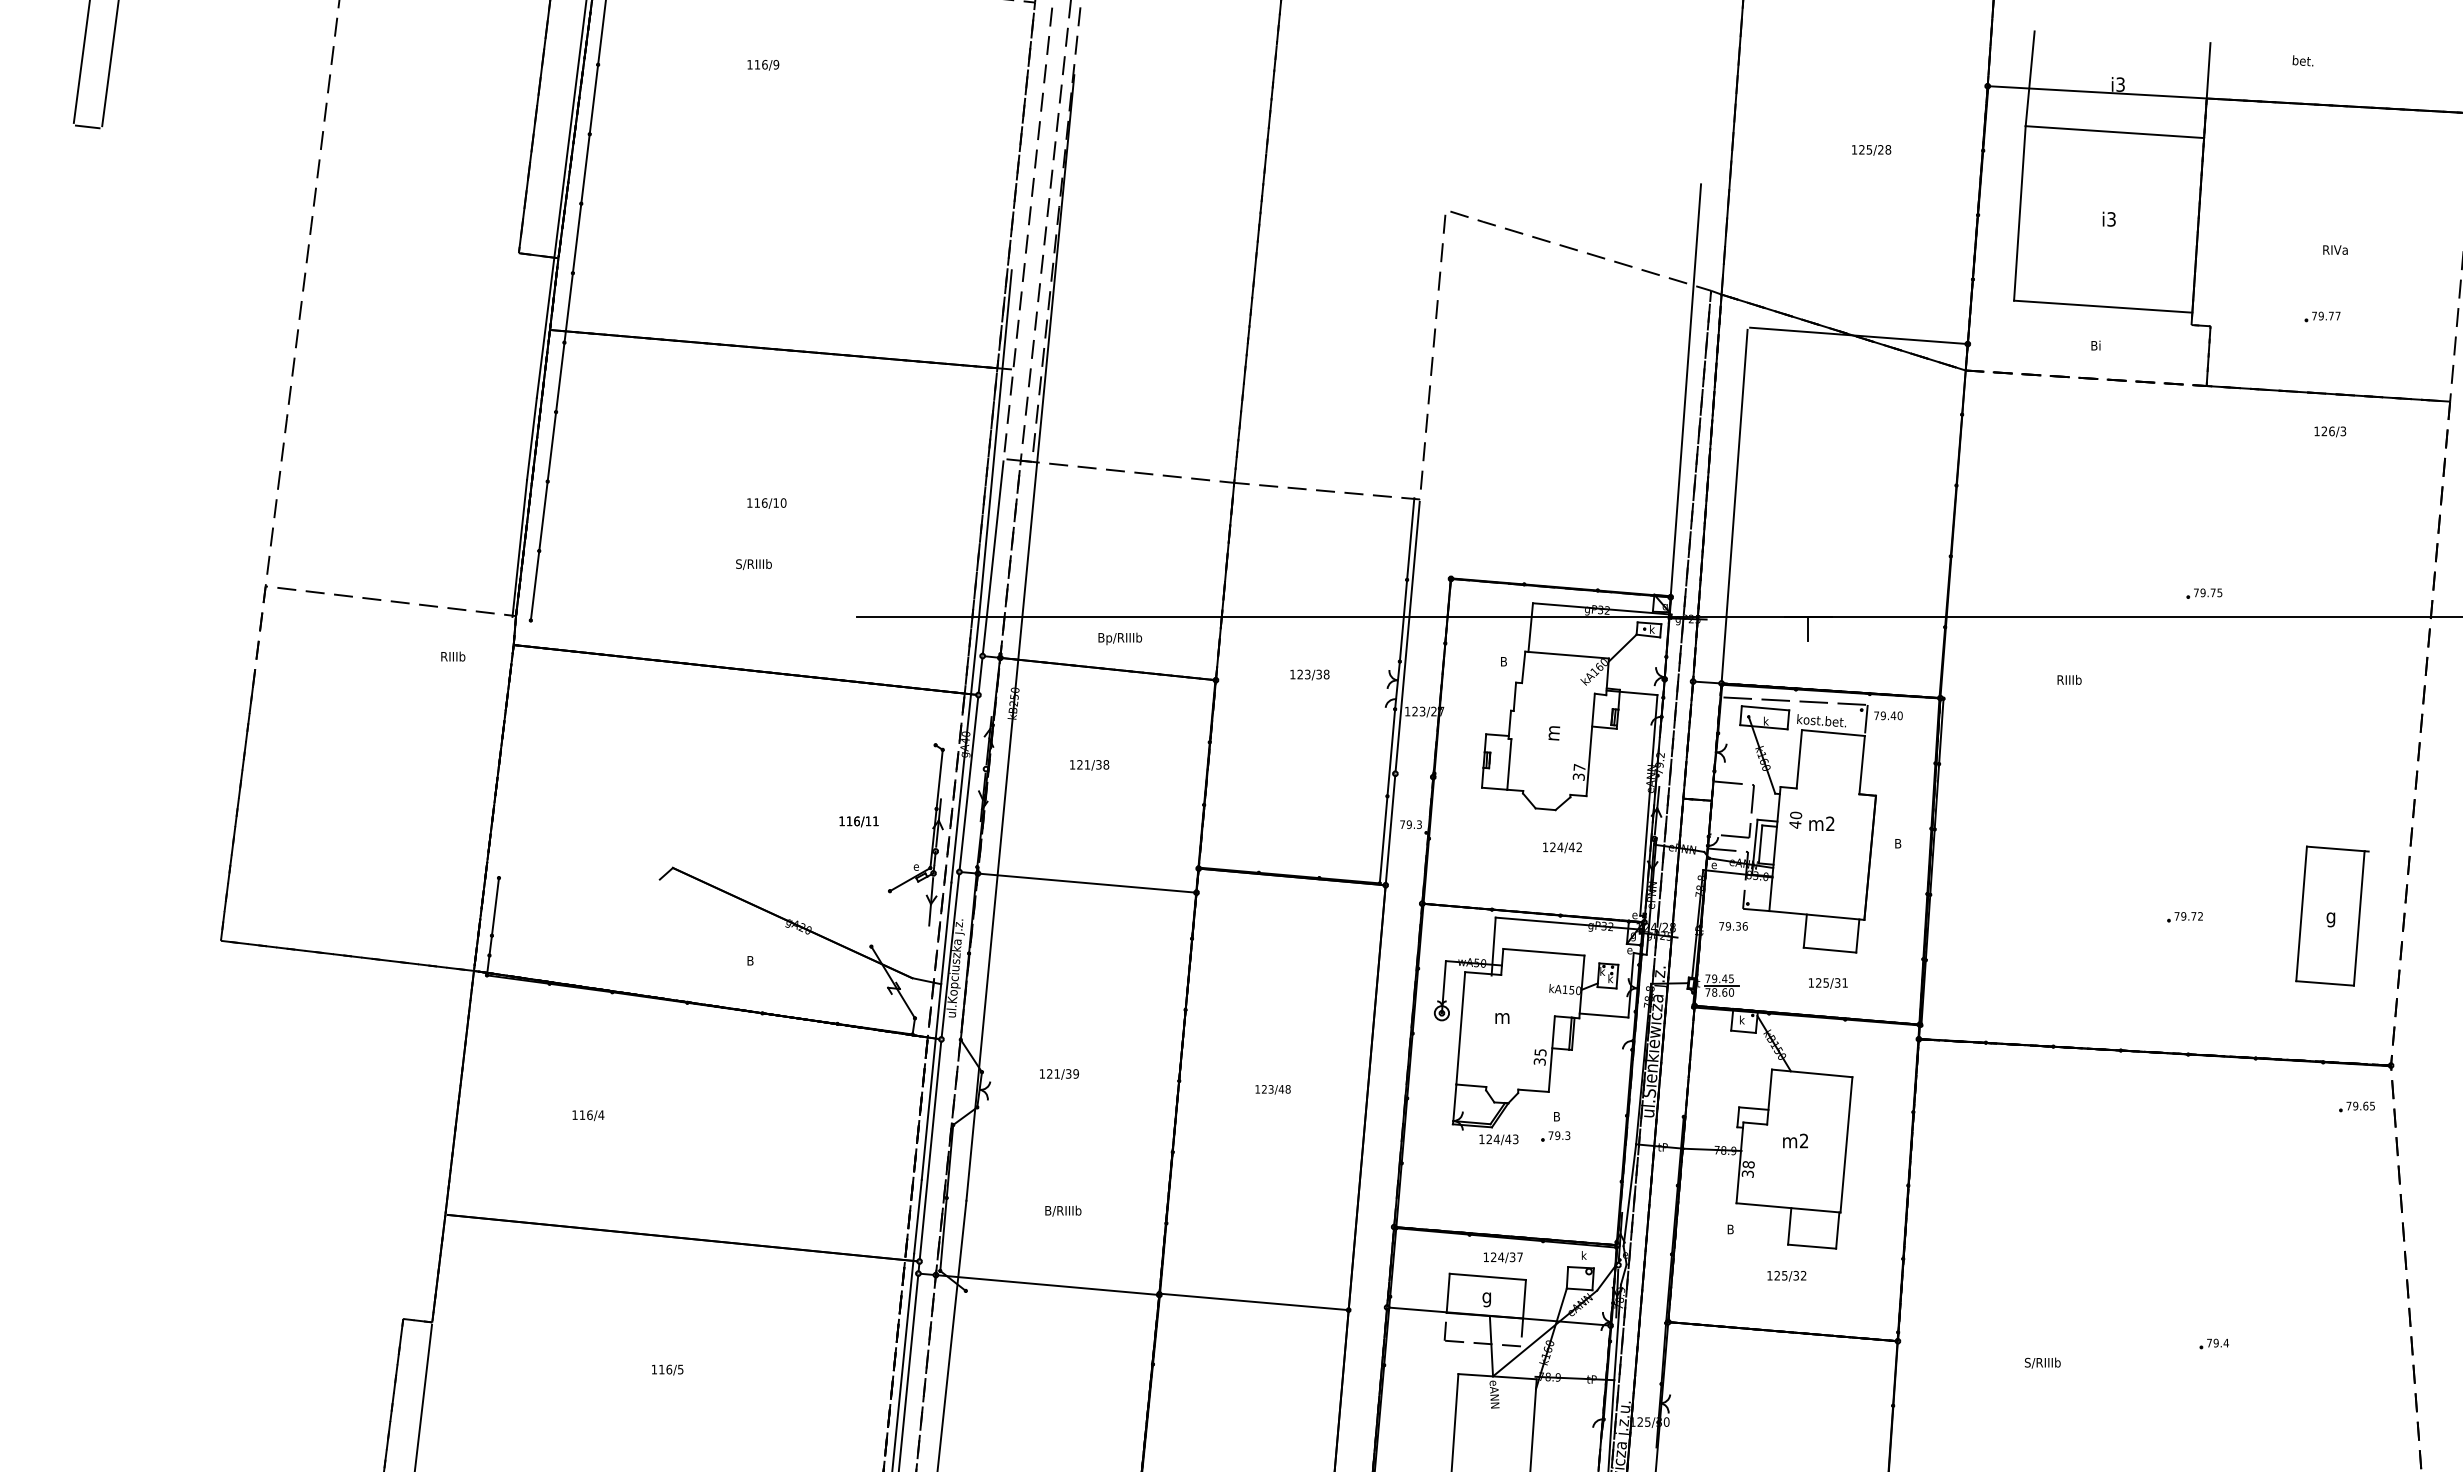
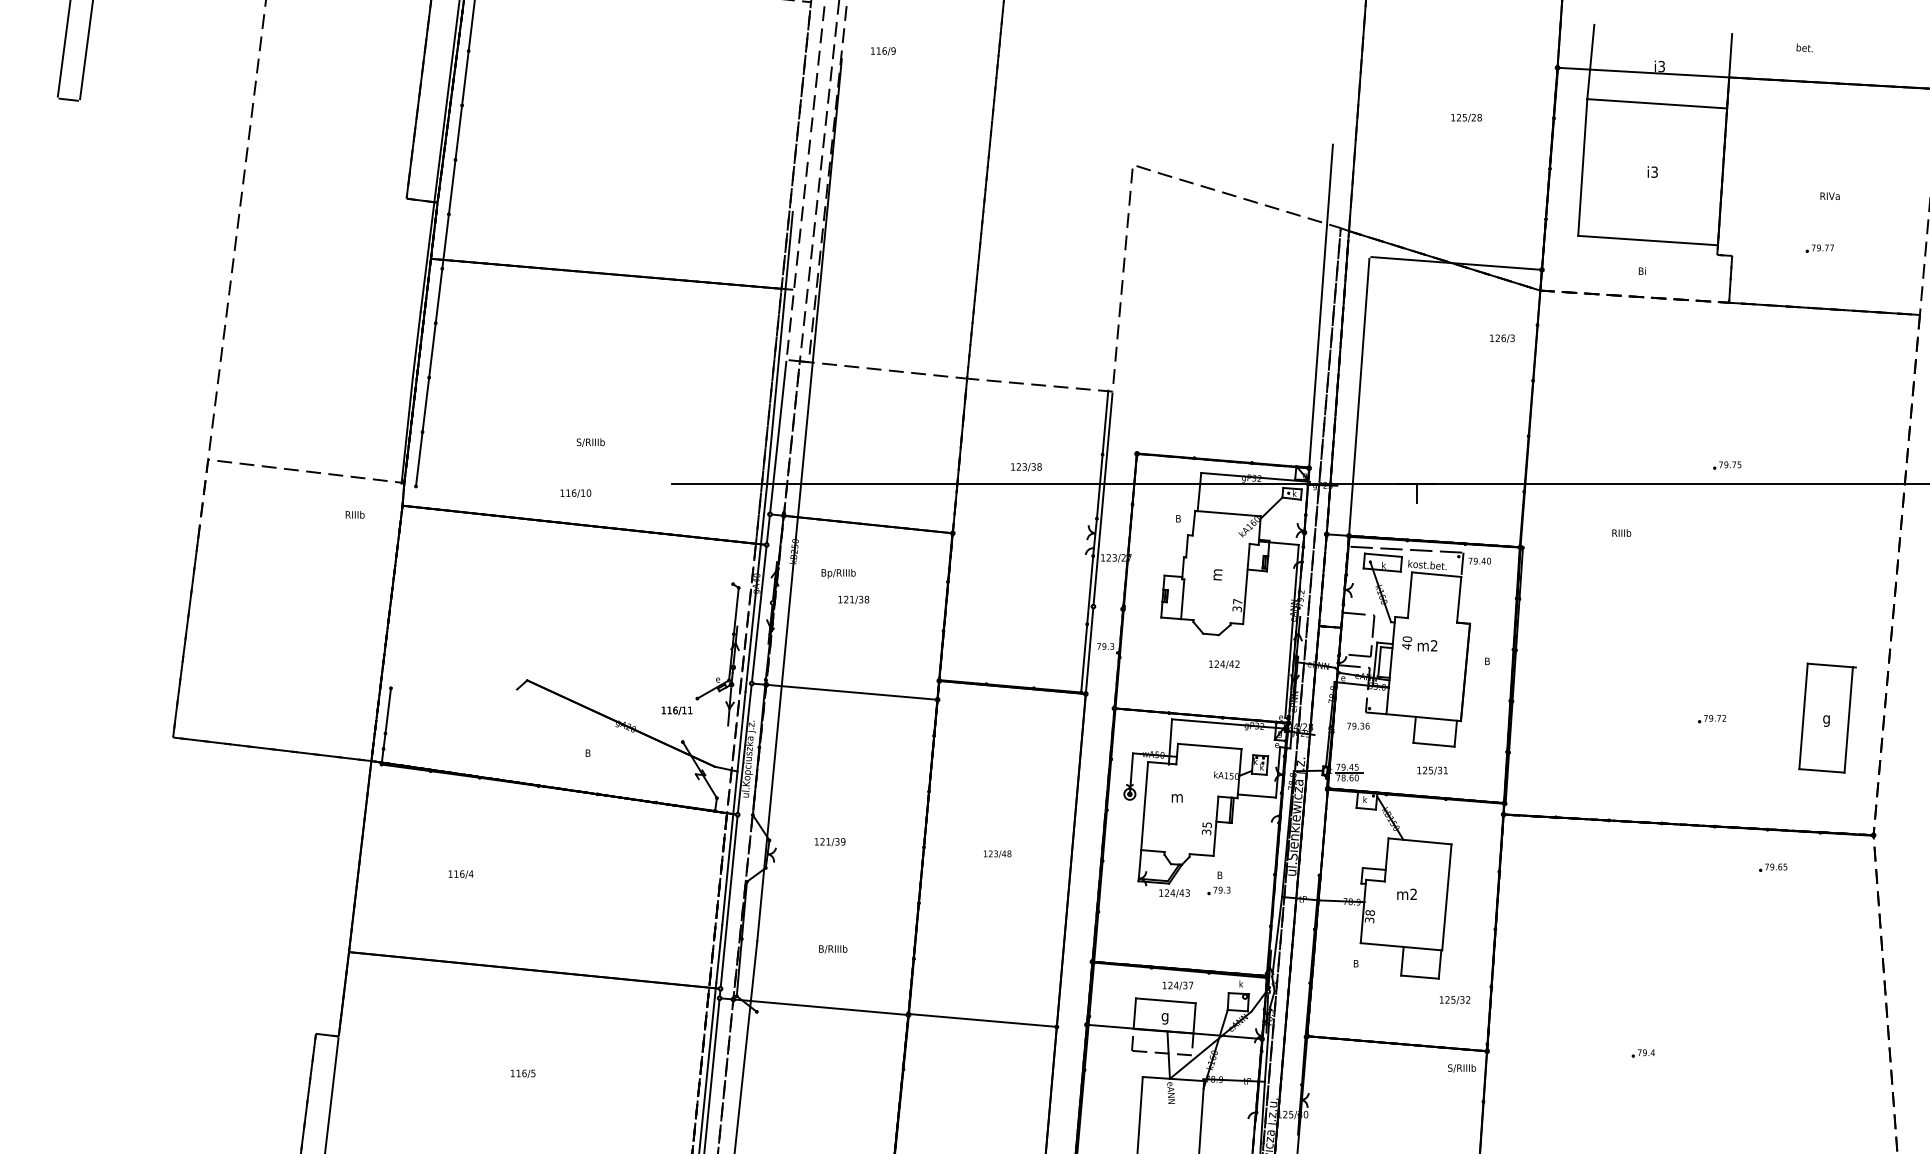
text: (763, 65) -> (883, 51), moved
text: (2330, 431) -> (1502, 338), moved
text: (766, 503) -> (575, 493), moved
text: (1119, 638) -> (838, 573), moved
text: (1309, 674) -> (1026, 466), moved
text: (858, 821) -> (676, 710), moved
part: (2356, 1106) -> (1772, 867), moved
text: (1786, 1276) -> (1454, 1000), moved
part: (2213, 1343) -> (1642, 1053), moved
text: (2042, 1362) -> (1461, 1067), moved

